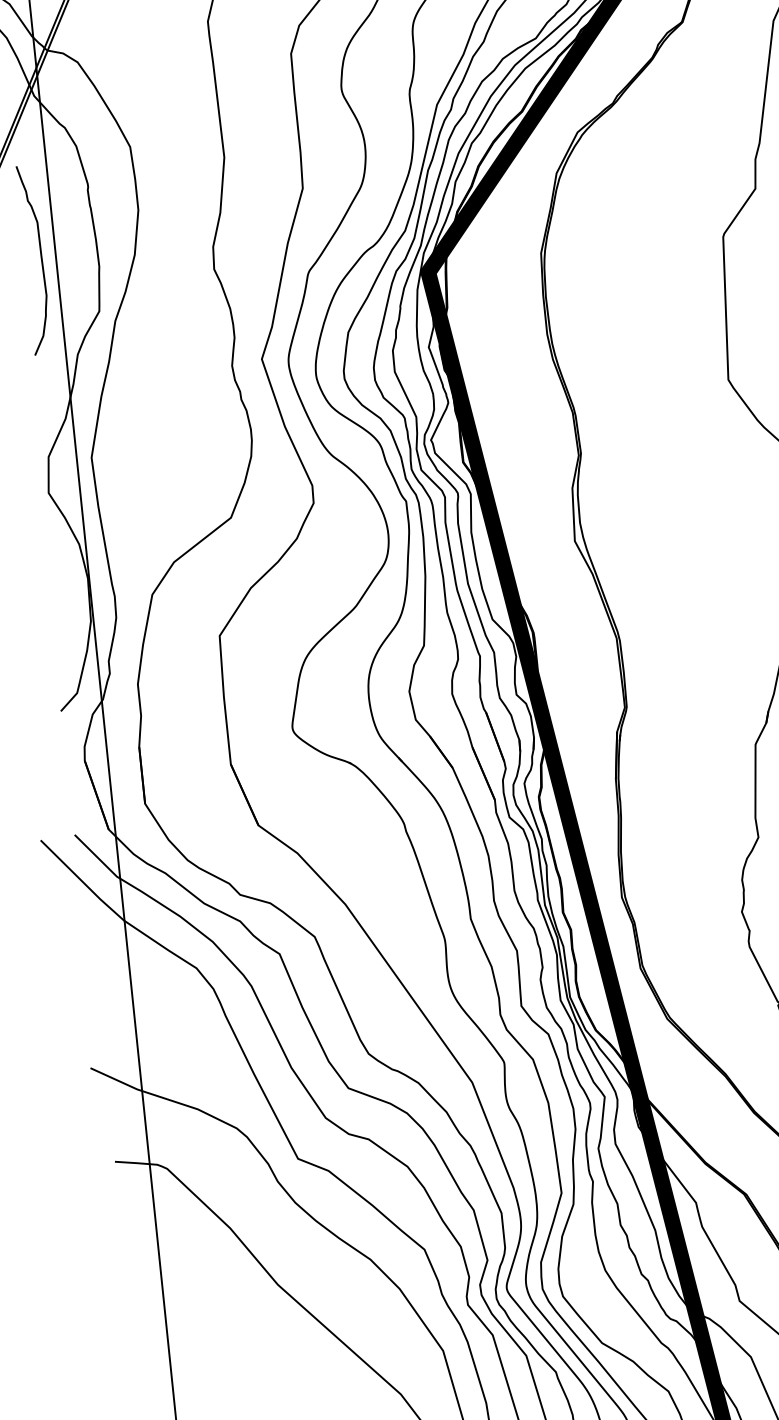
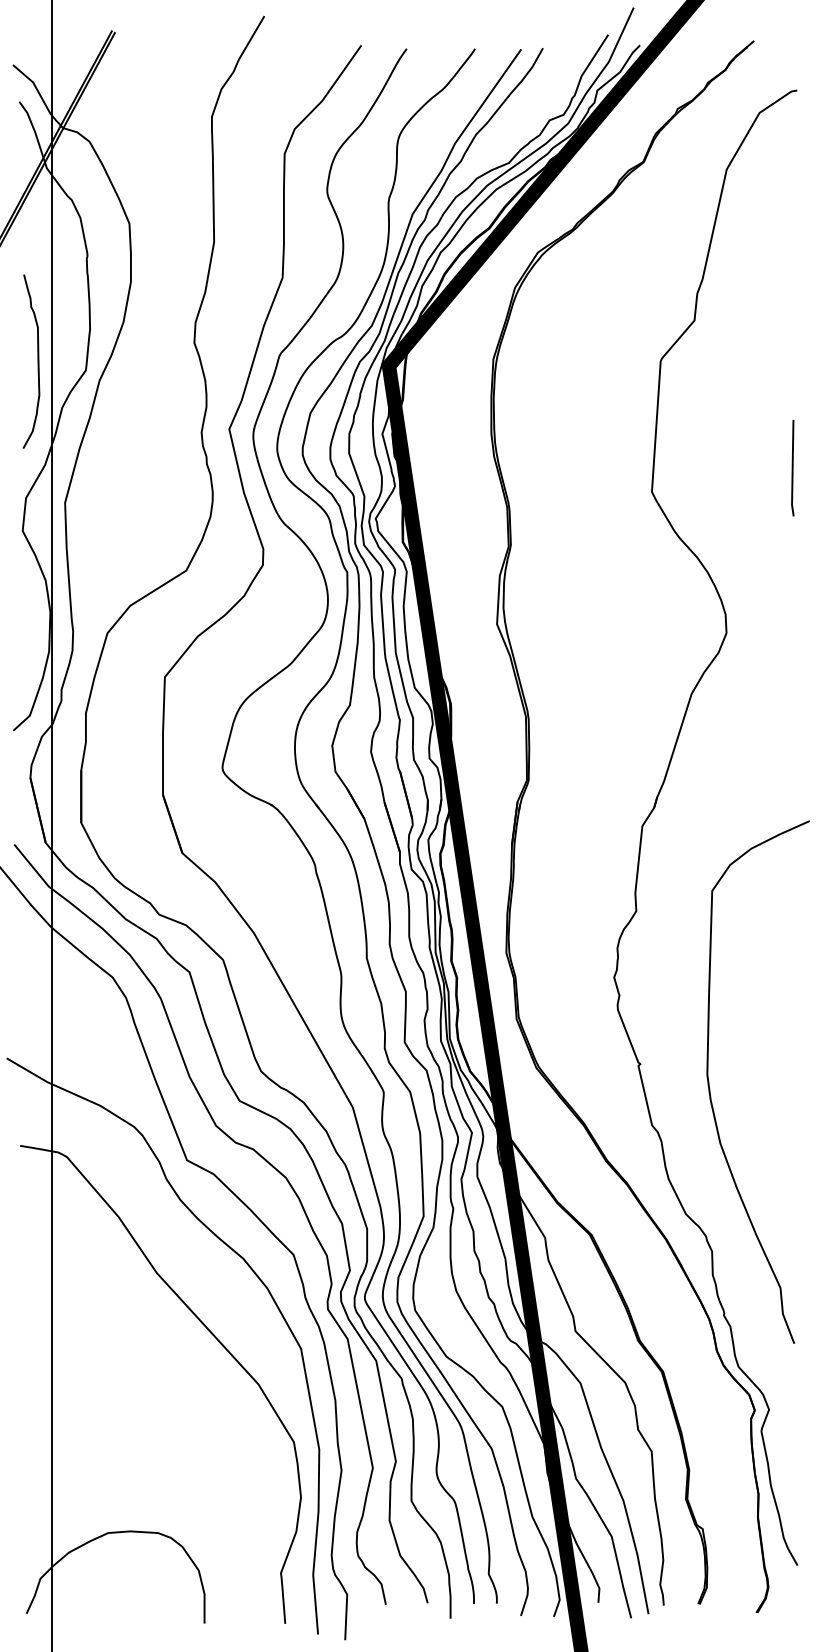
curve: (40, 259) -> (37, 361), moved

